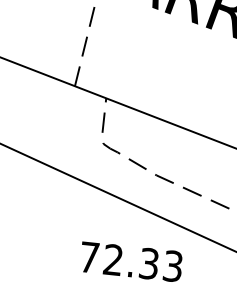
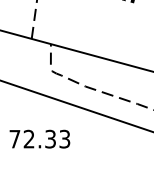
text: (130, 260) -> (39, 138), moved

